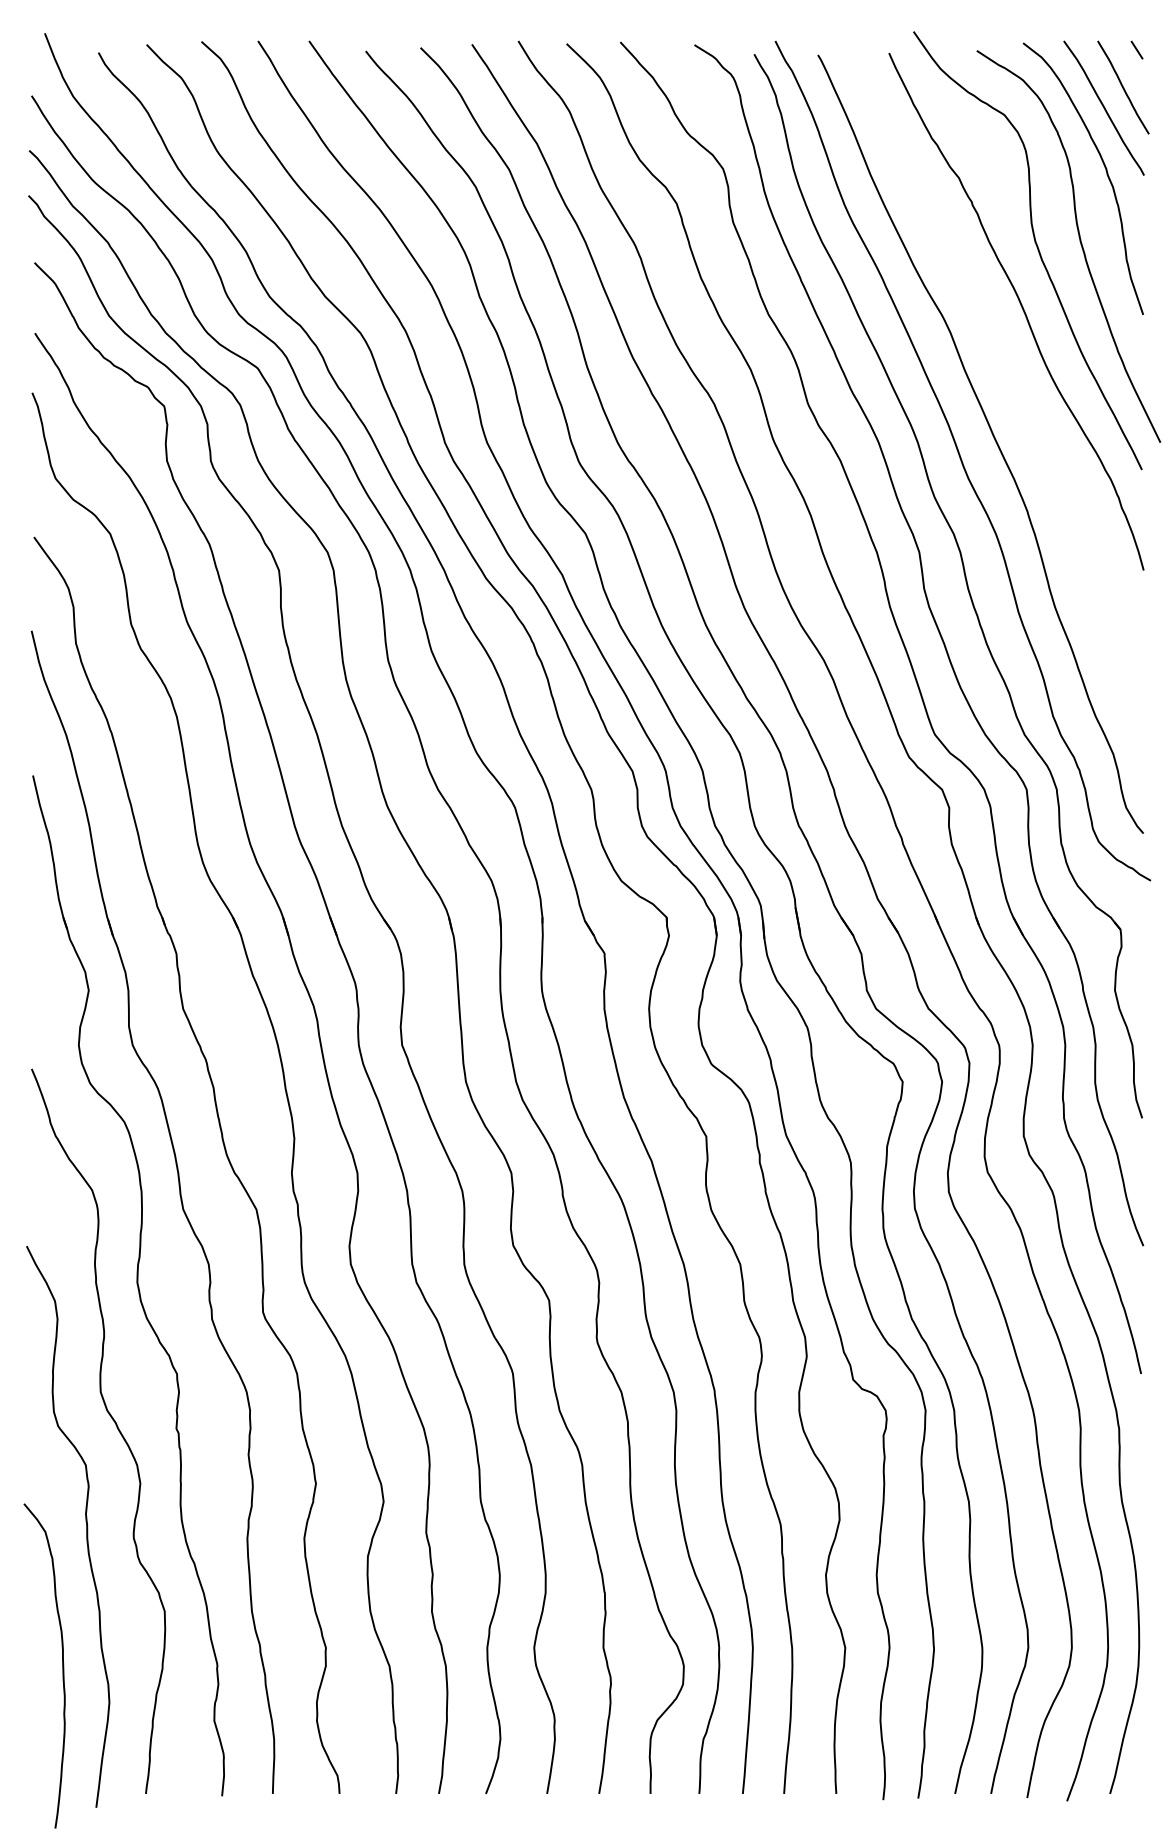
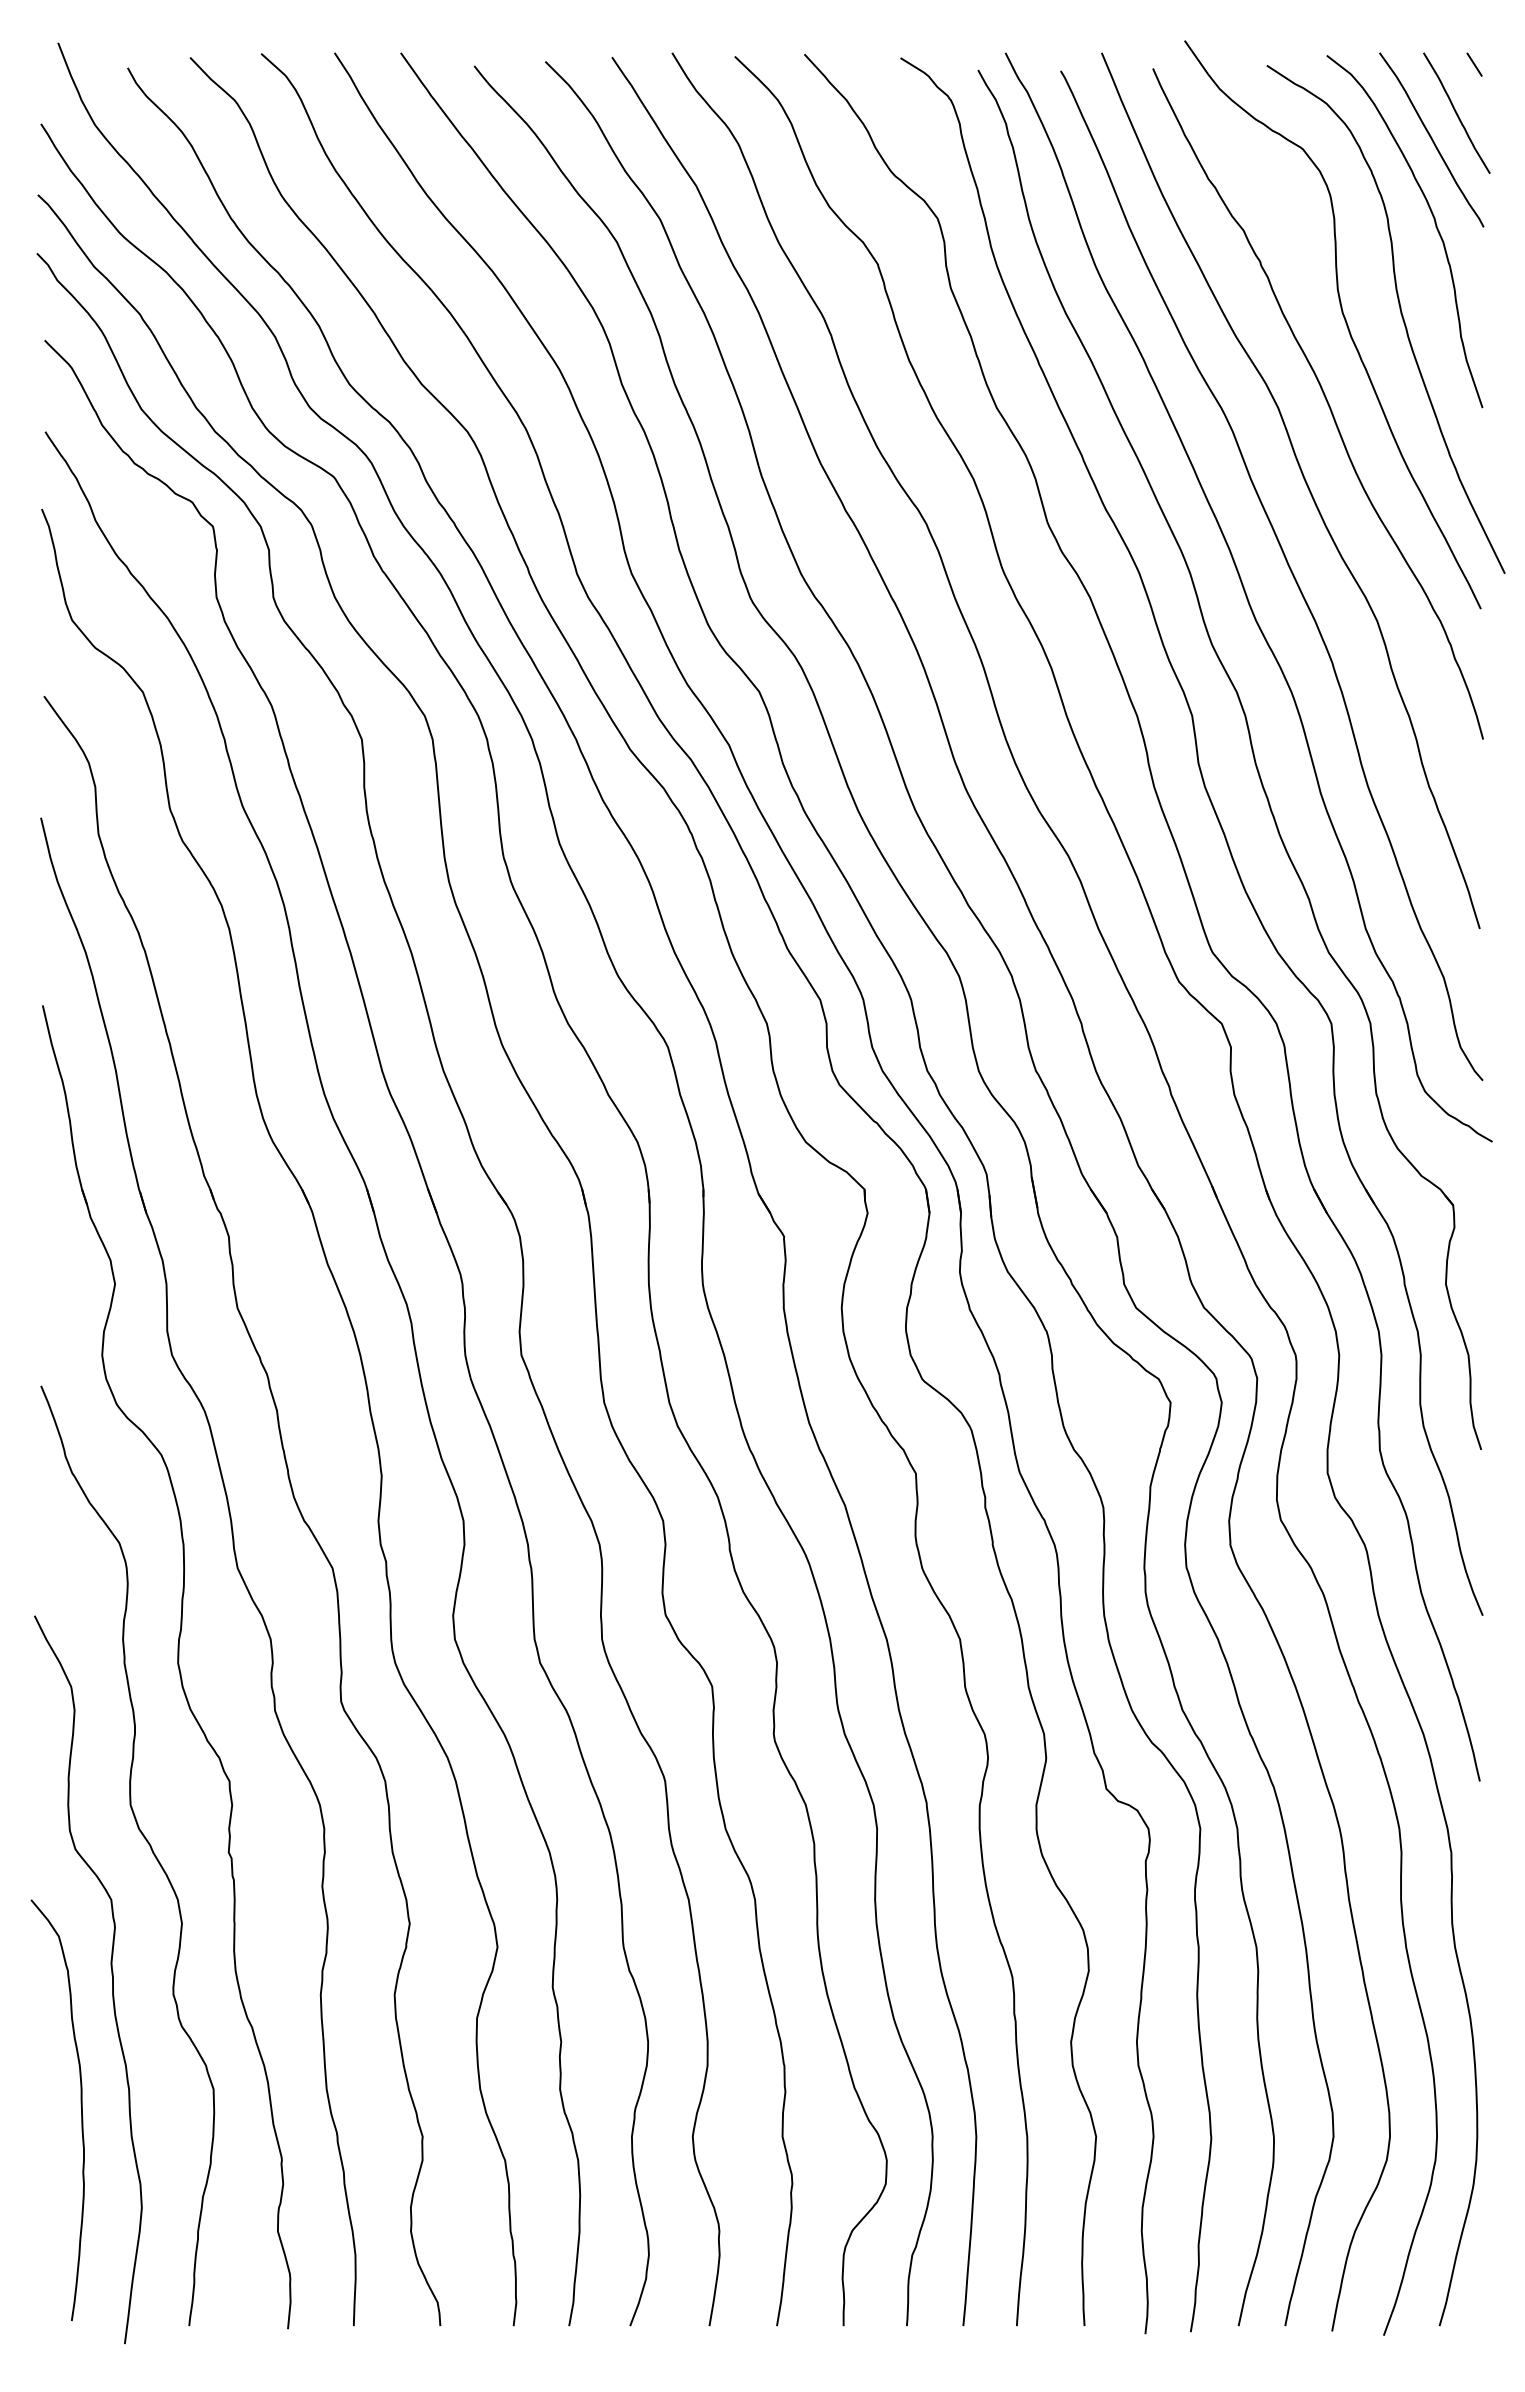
curve: (1006, 373) -> (1305, 483), added
curve: (62, 1662) -> (80, 2105), moved

